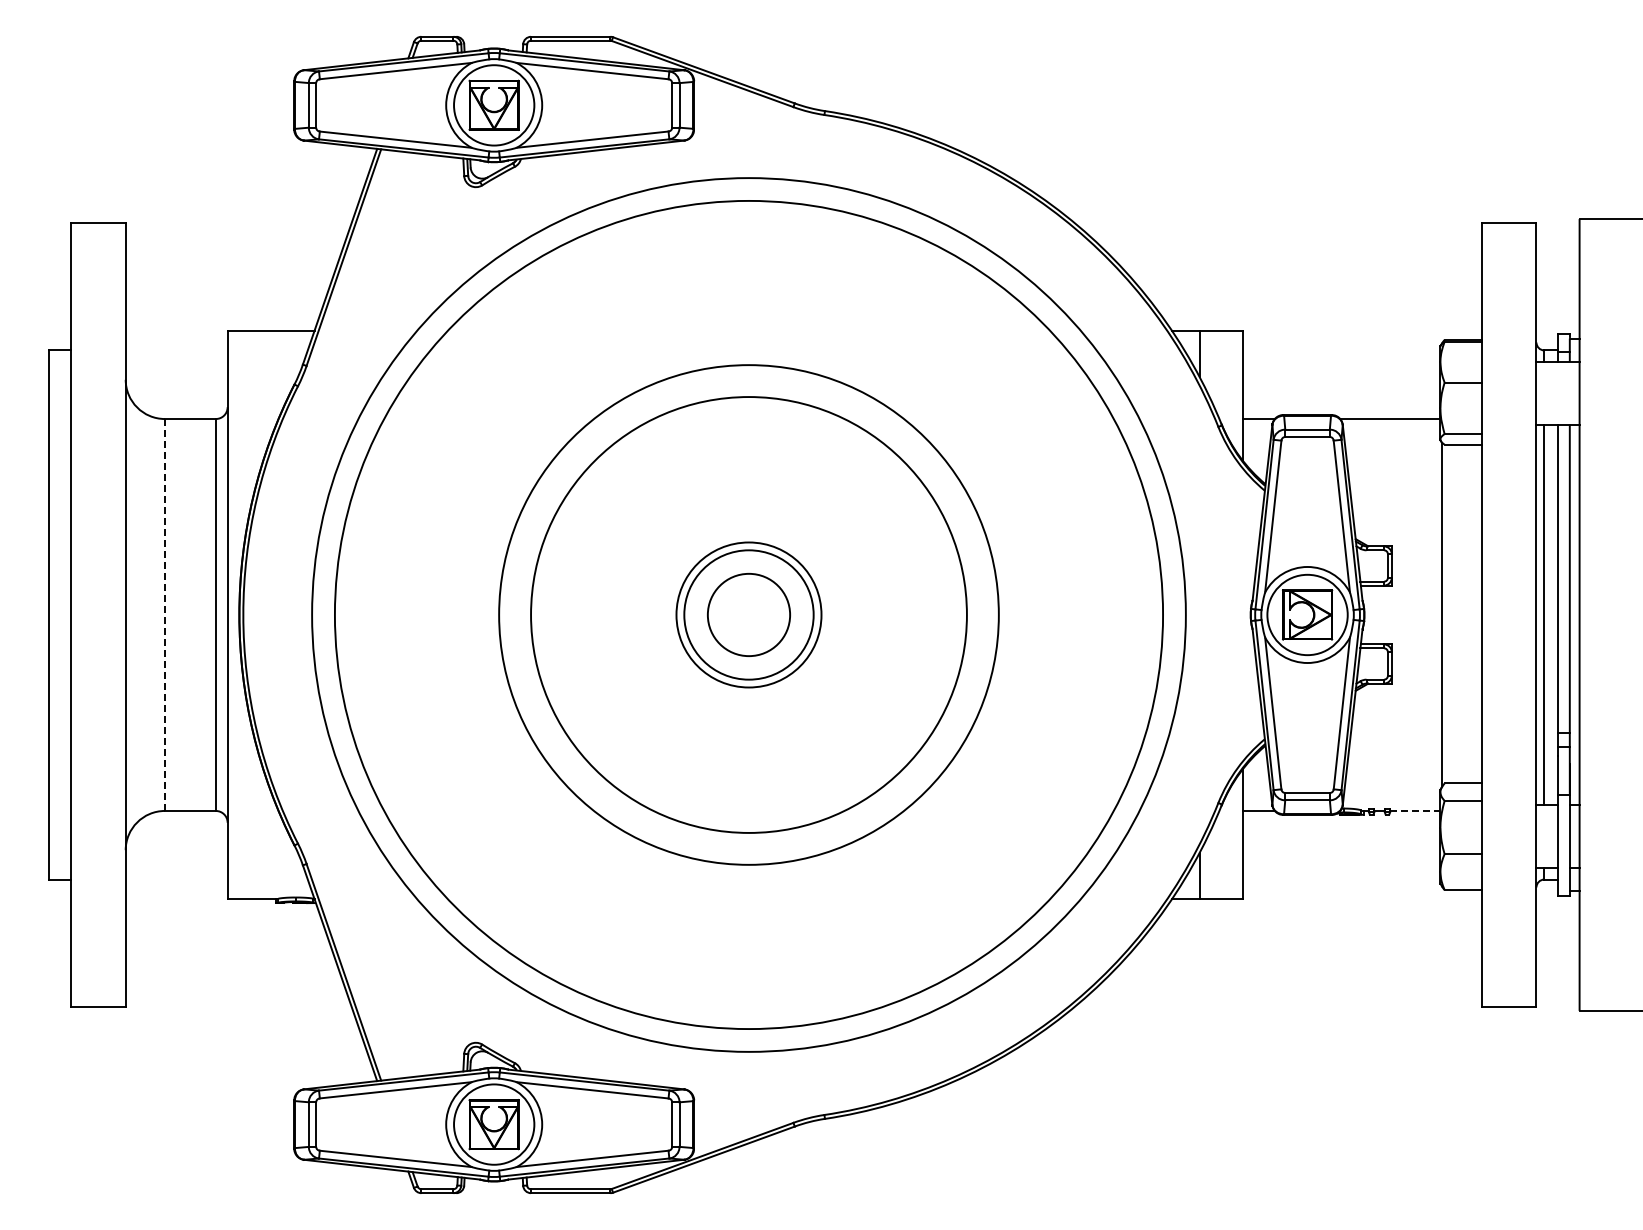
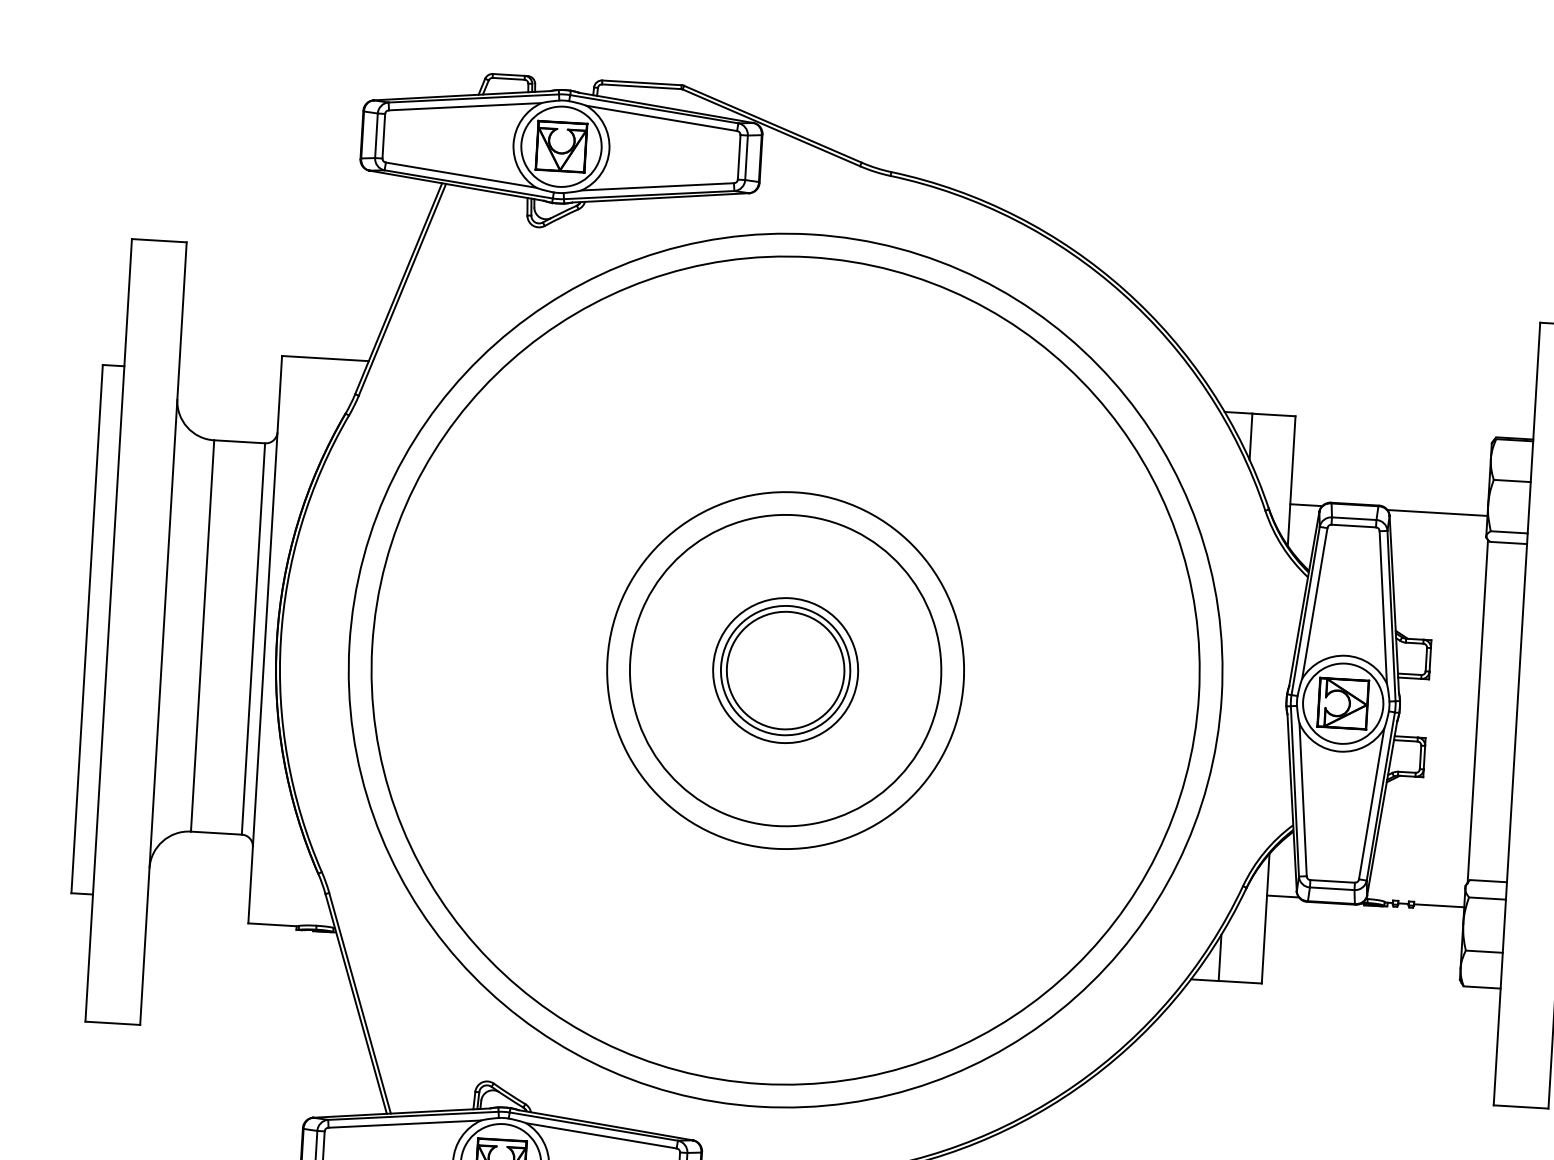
circle: (748, 614) -> (785, 670), size x0.71
circle: (748, 614) -> (785, 670), size x0.71
circle: (748, 614) -> (785, 670), size x1.43
line: (164, 615) -> (202, 636), dashed -> solid
line: (1415, 811) -> (1439, 906), dashed -> solid

